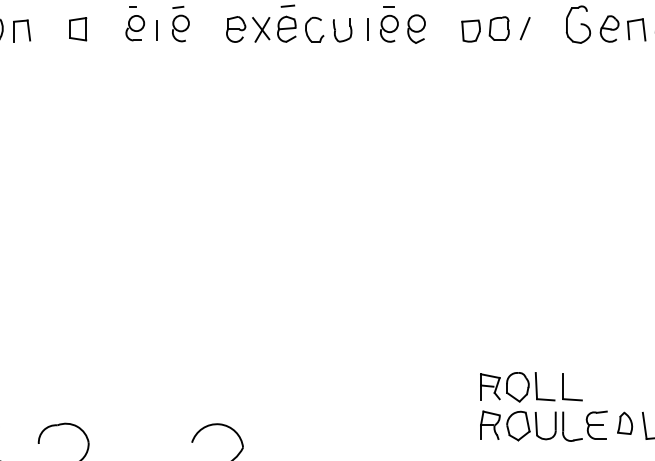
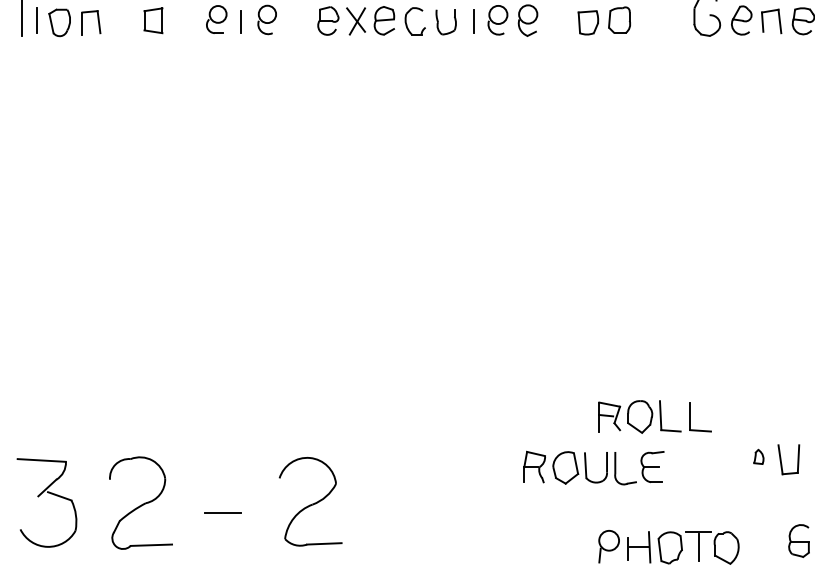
line: (525, 28) -> (648, 19), removed
part: (624, 422) -> (758, 456), size x0.6
part: (537, 425) -> (586, 467), moved

